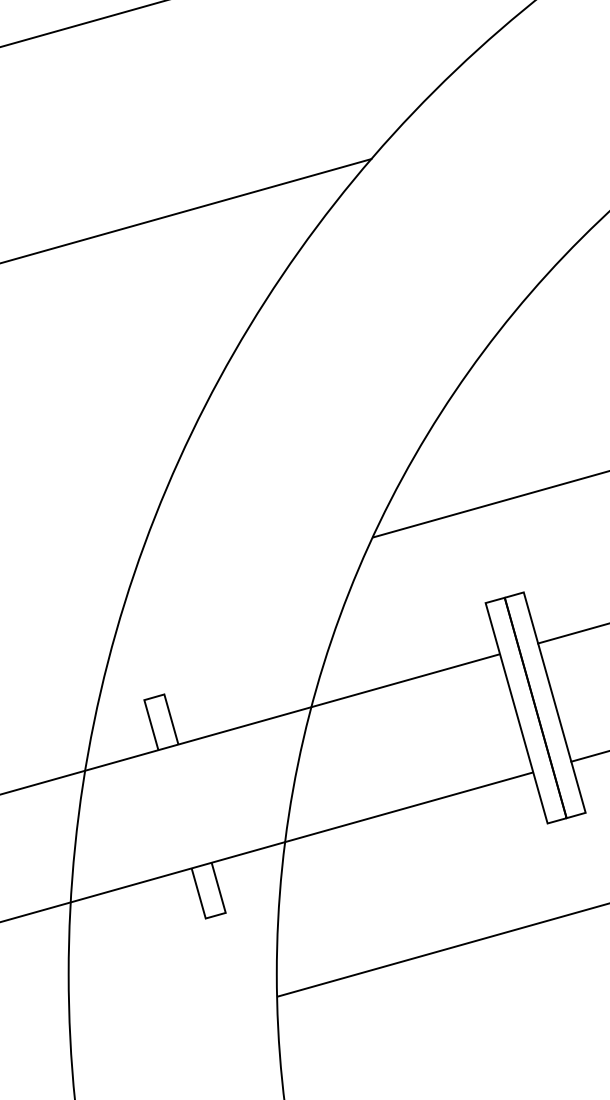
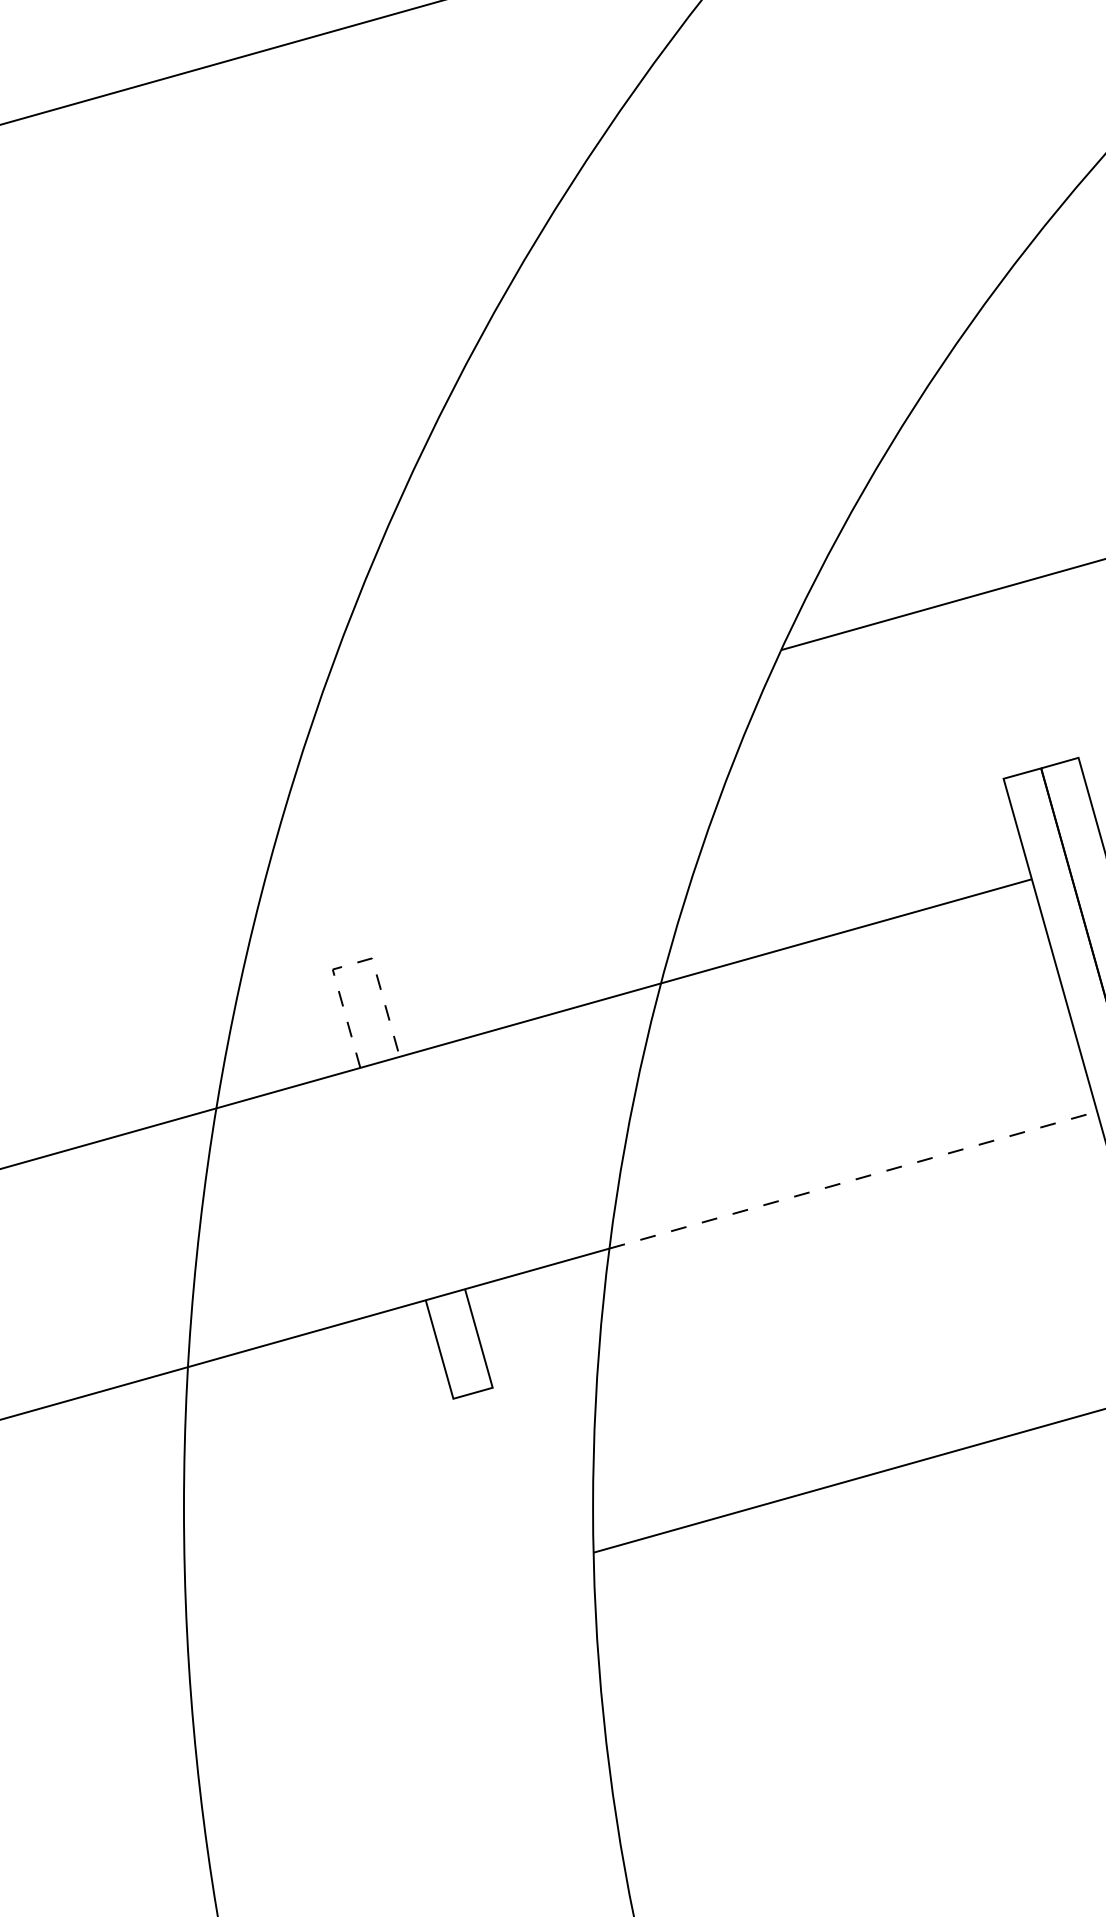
line: (154, 697) -> (352, 964), solid -> dashed
line: (409, 807) -> (853, 1180), solid -> dashed

